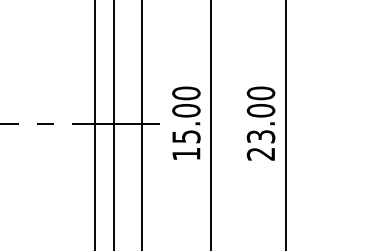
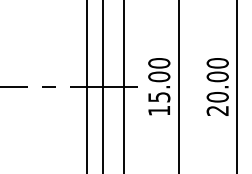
text: (260, 136) -> (217, 97), 23.00 -> 20.00

